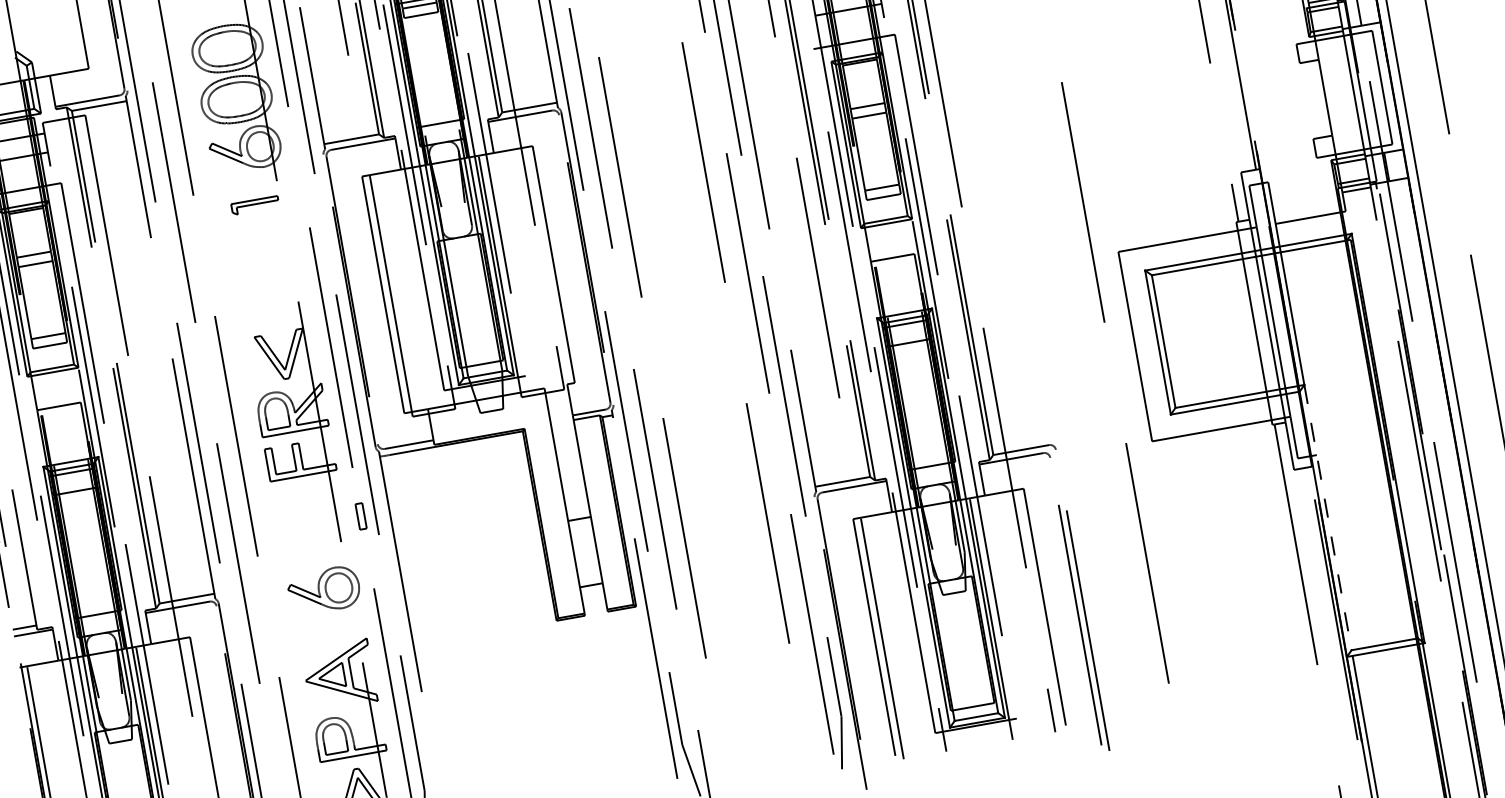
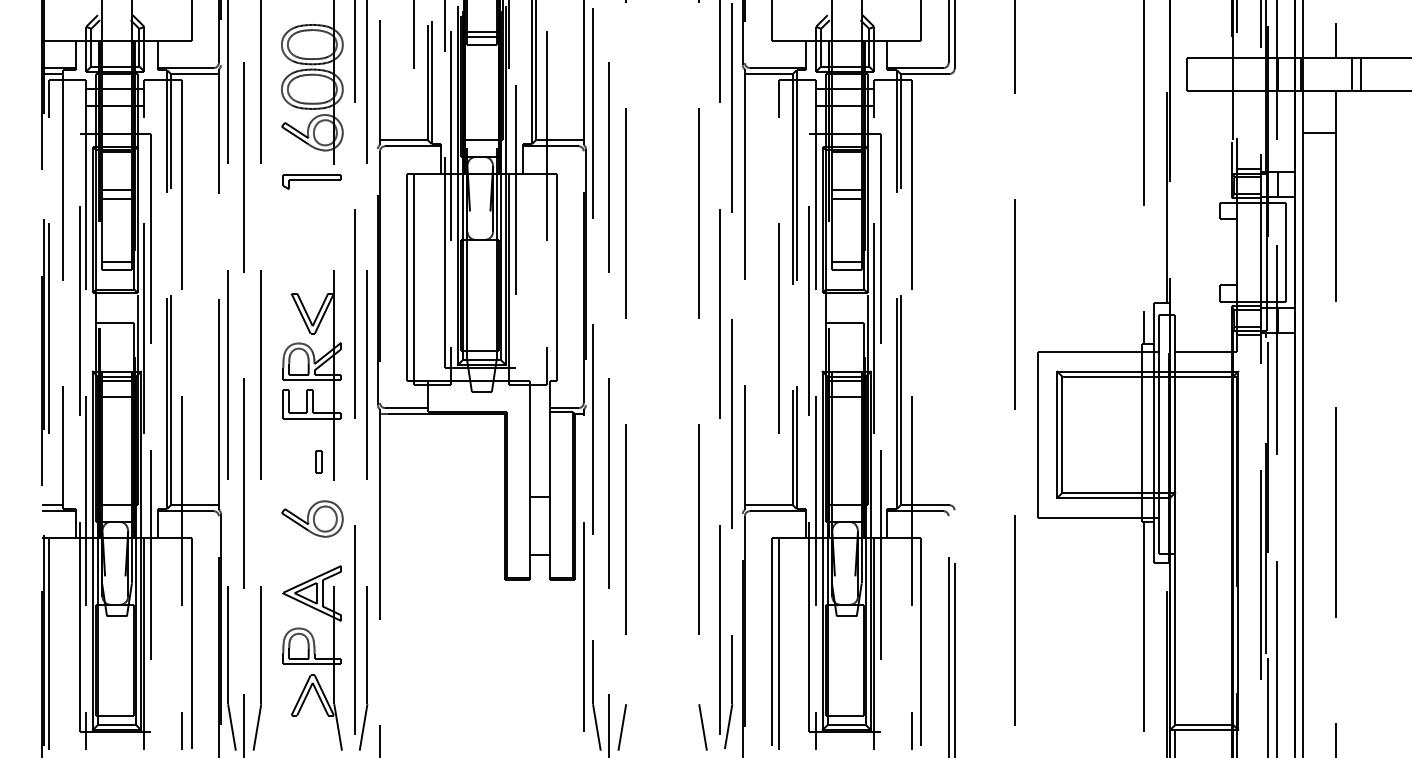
part: (254, 205) -> (311, 181), size x1.43
part: (360, 516) -> (318, 461), moved
line: (1328, 518) -> (1175, 609), dashed -> solid
line: (812, 749) -> (702, 727), added
line: (720, 765) -> (622, 727), added

